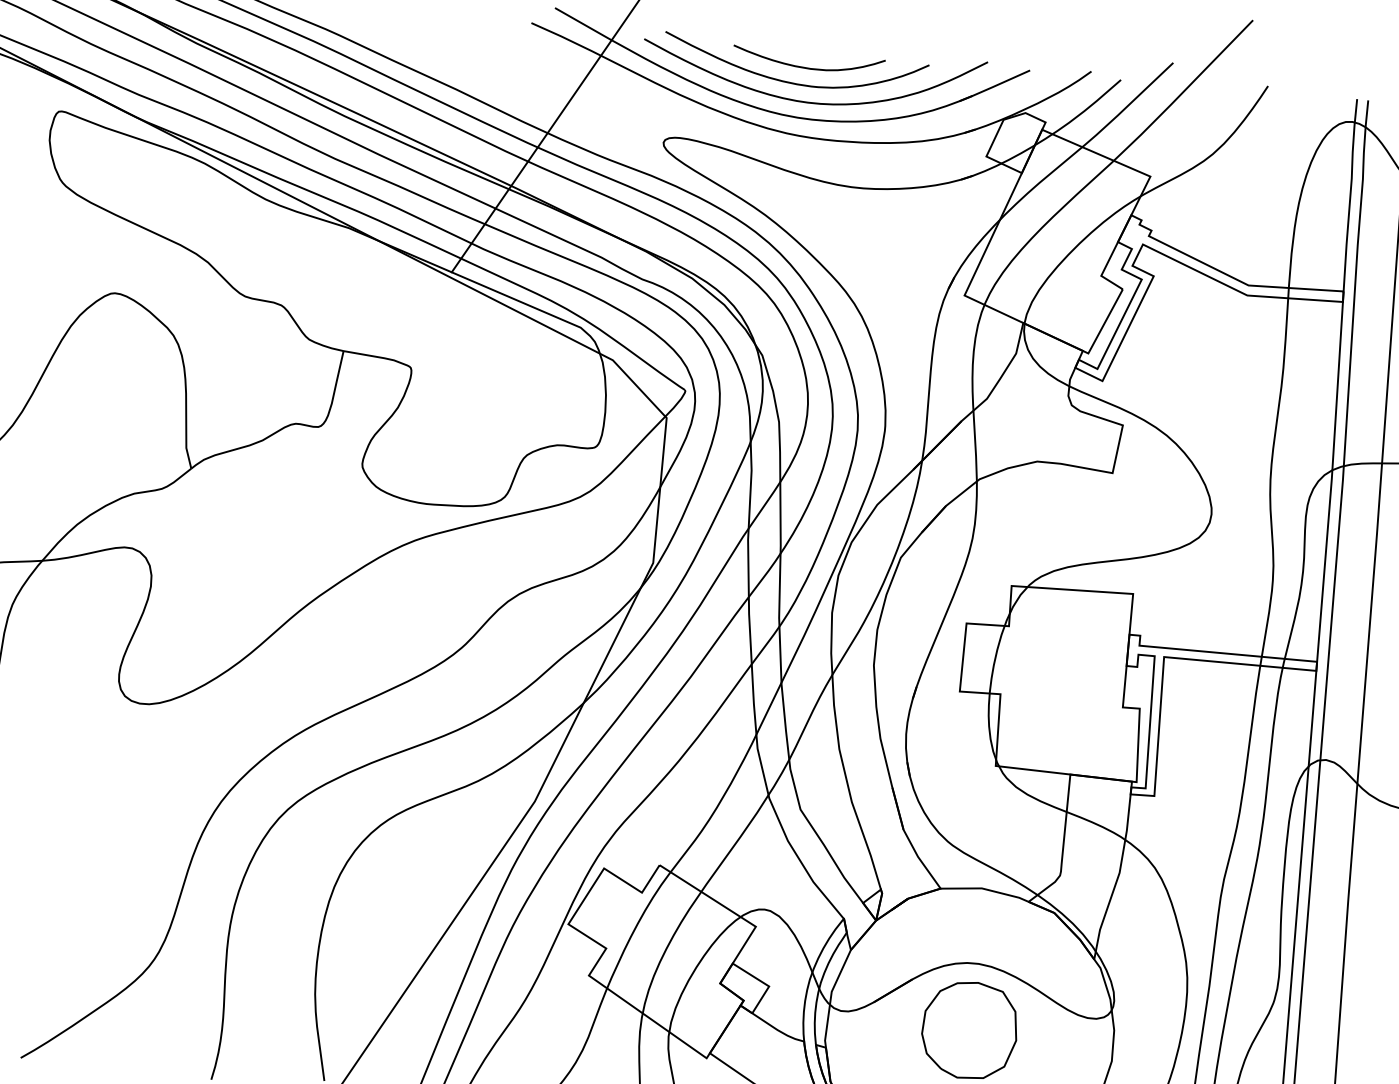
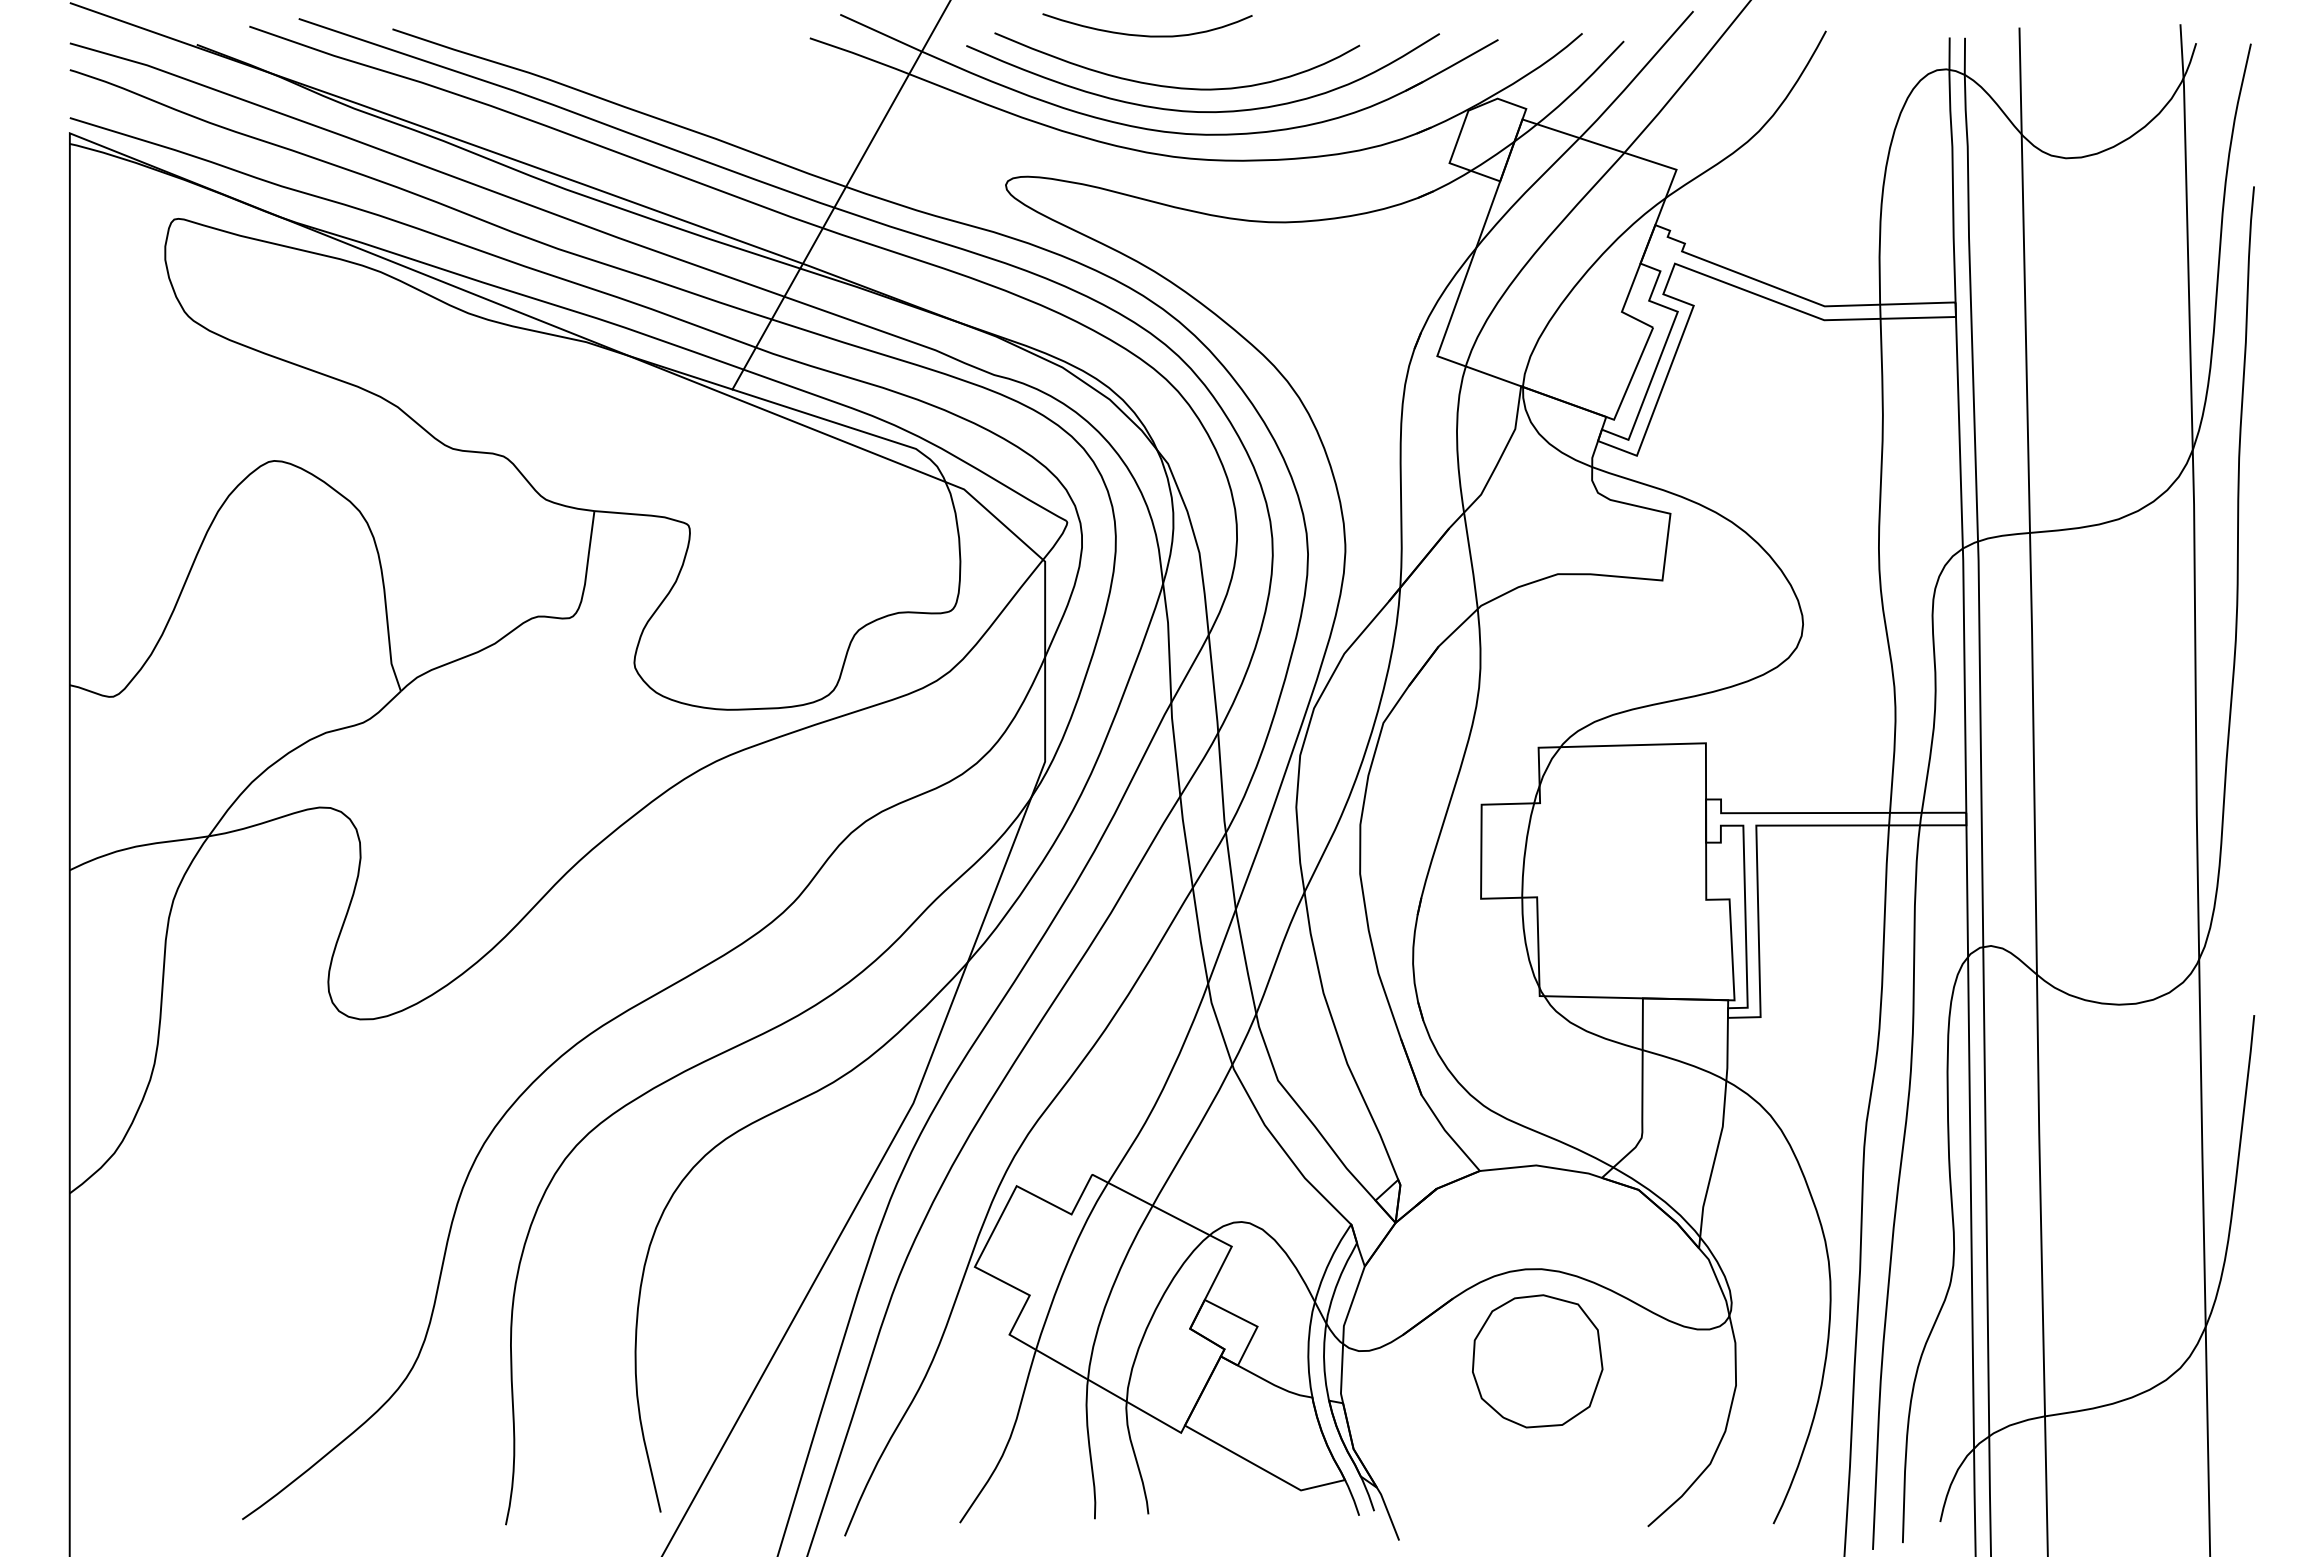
curve: (808, 67) -> (1147, 35), moved

